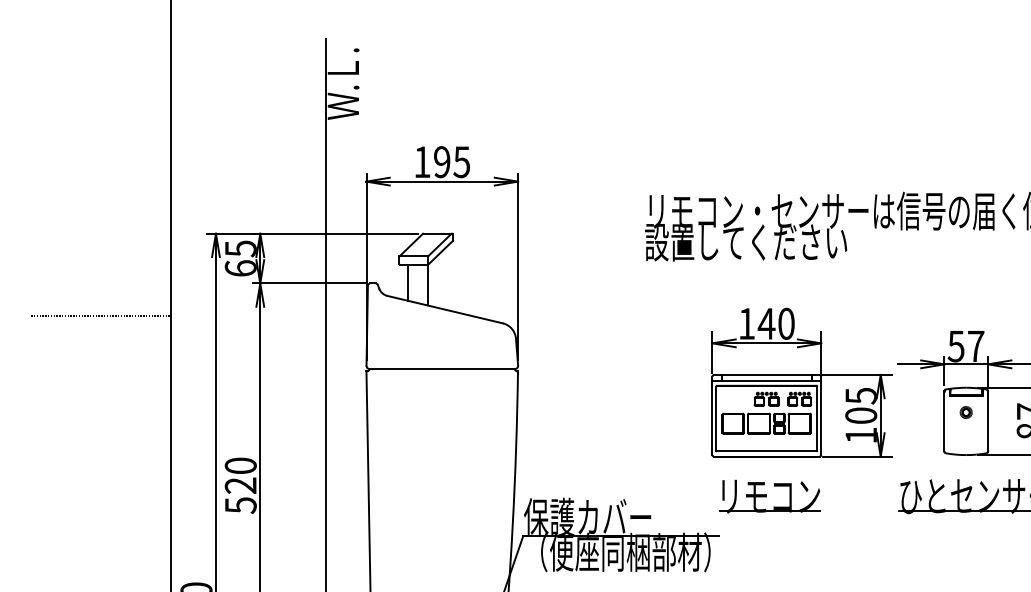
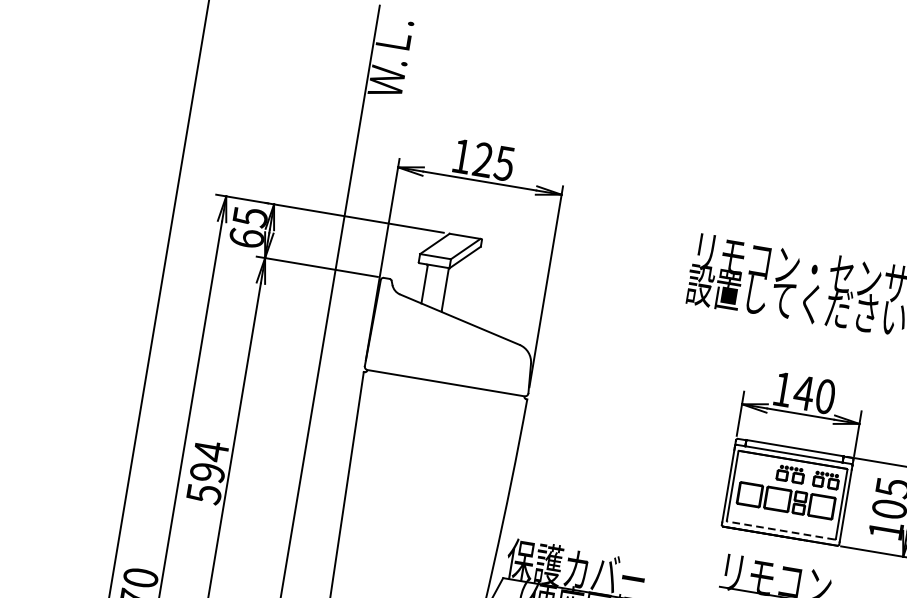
text: (442, 162) -> (483, 160), 195 -> 125
line: (100, 316) -> (86, 264), removed
line: (766, 451) -> (780, 530), solid -> dashed
text: (240, 475) -> (209, 461), 520 -> 594

